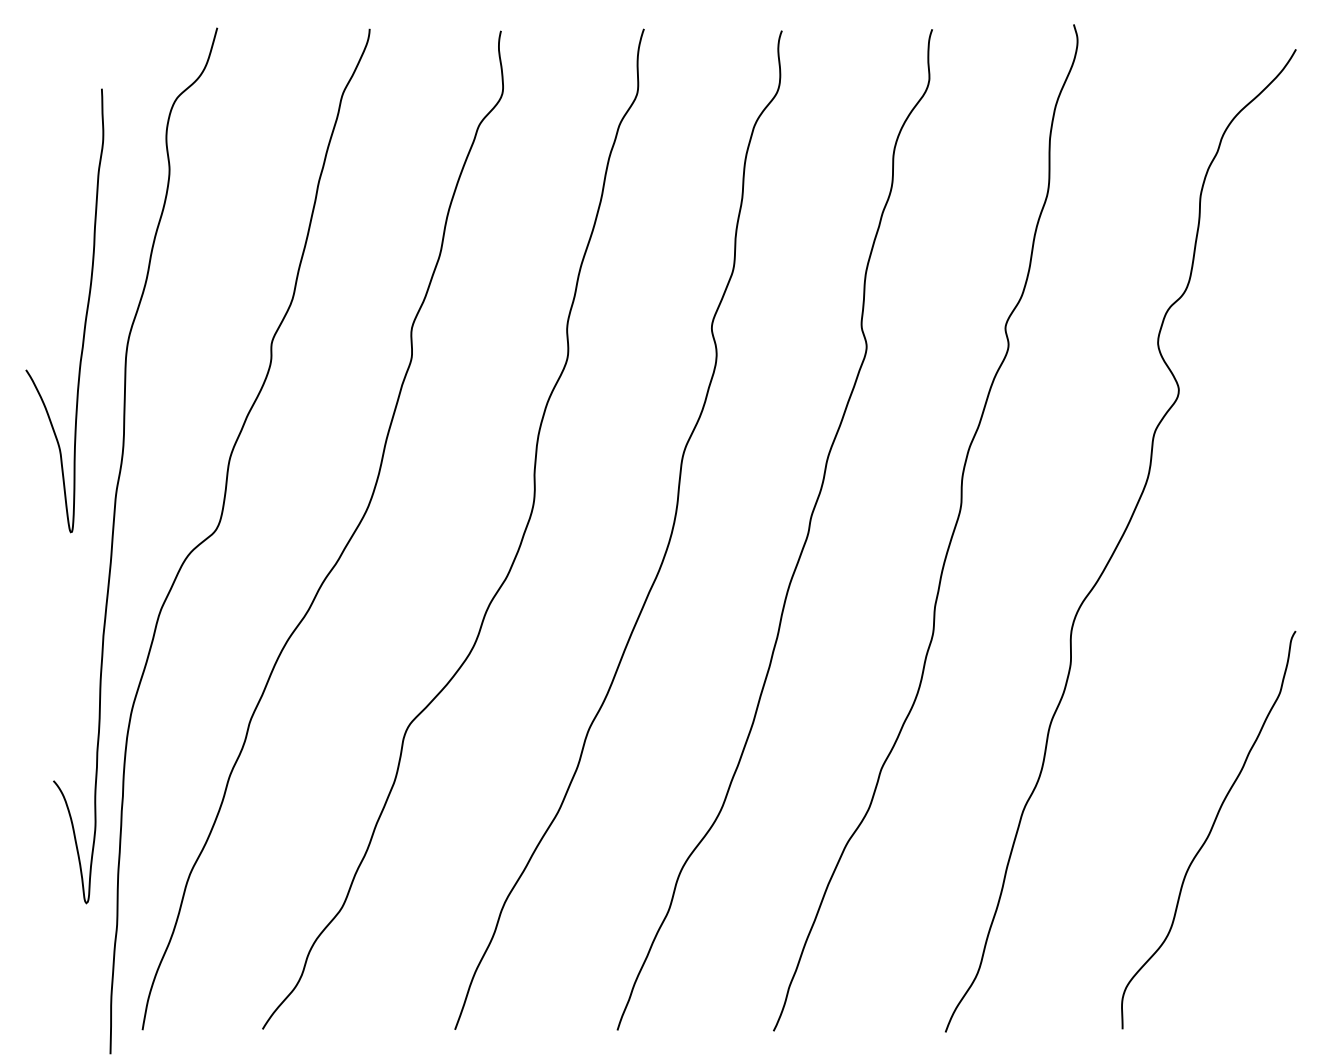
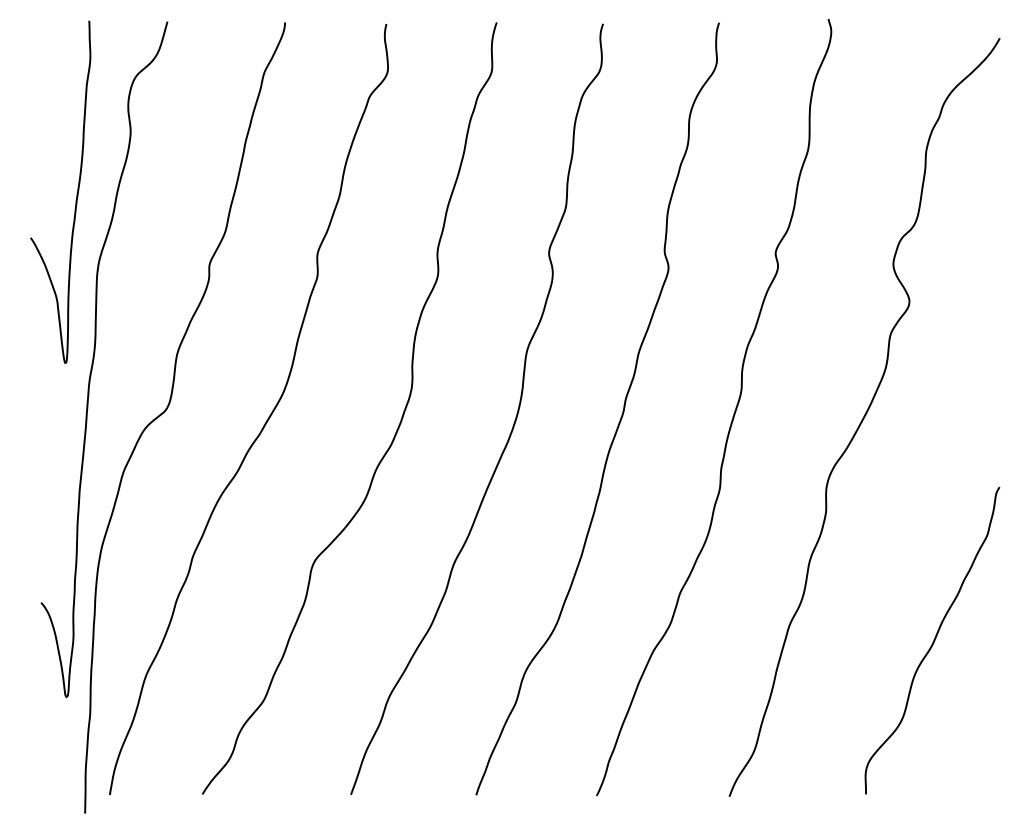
curve: (85, 314) -> (76, 194), moved

